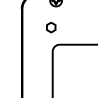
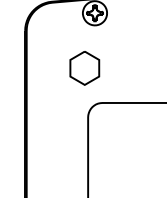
part: (51, 27) -> (85, 68), size x1.67

